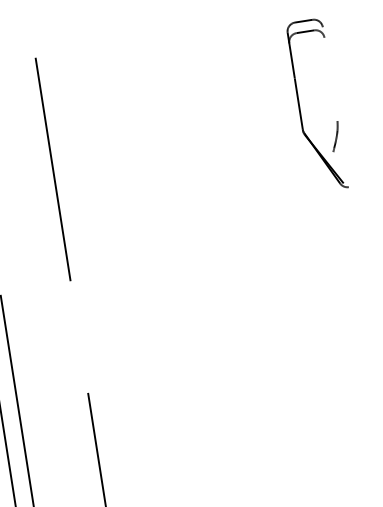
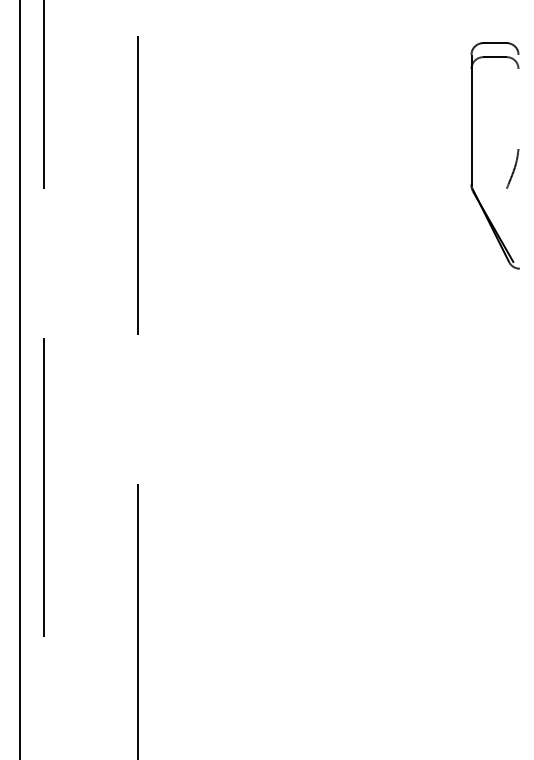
curve: (336, 136) -> (513, 168), moved

